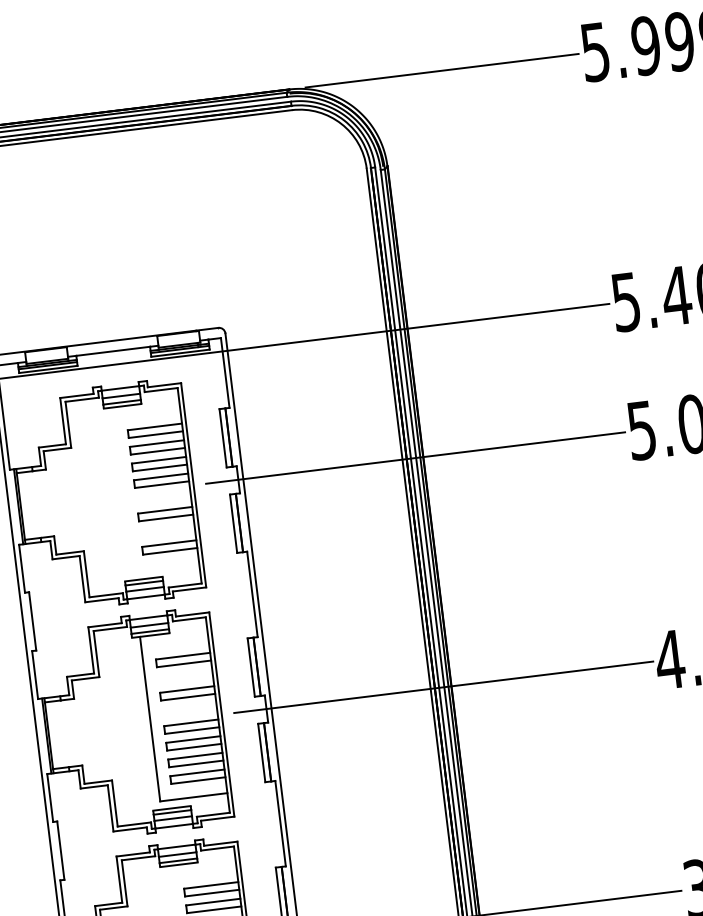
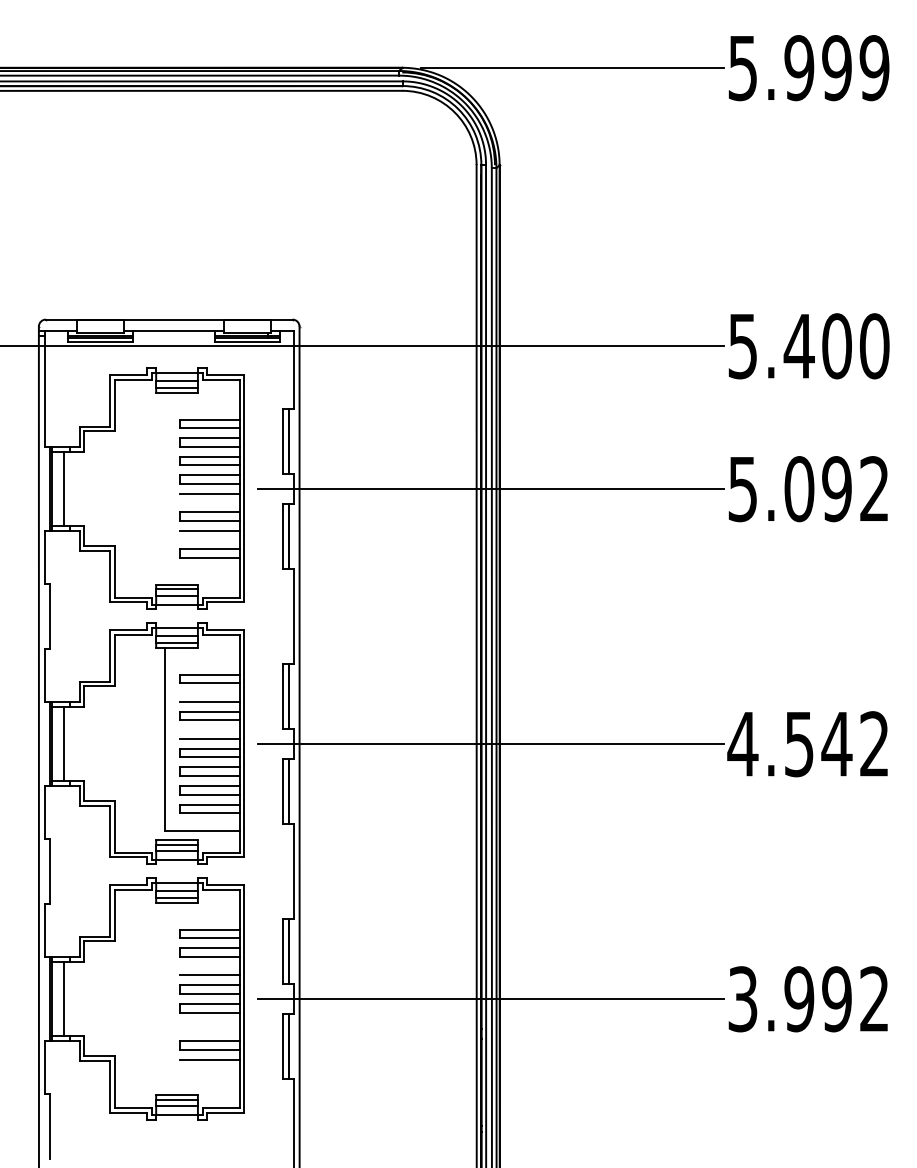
line: (162, 493) -> (209, 493), added
line: (31, 504) -> (63, 488), added
line: (167, 526) -> (209, 530), added
line: (185, 680) -> (209, 701), added
line: (189, 713) -> (209, 738), added
line: (59, 734) -> (63, 743), added

